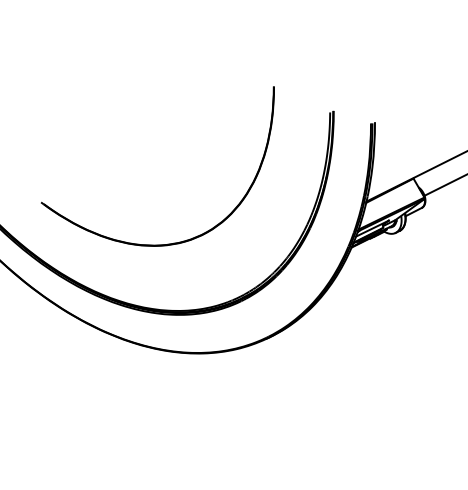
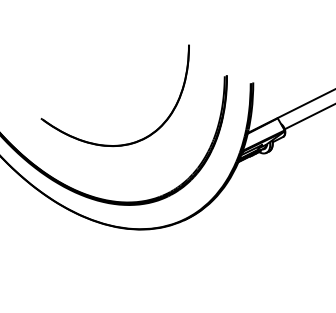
part: (159, 243) -> (116, 144), moved

